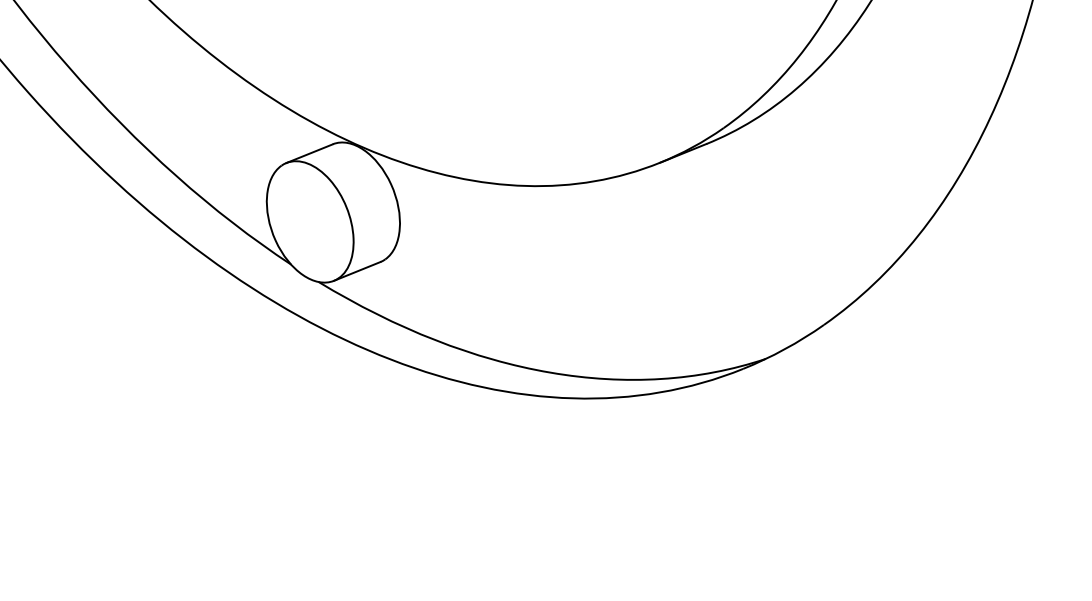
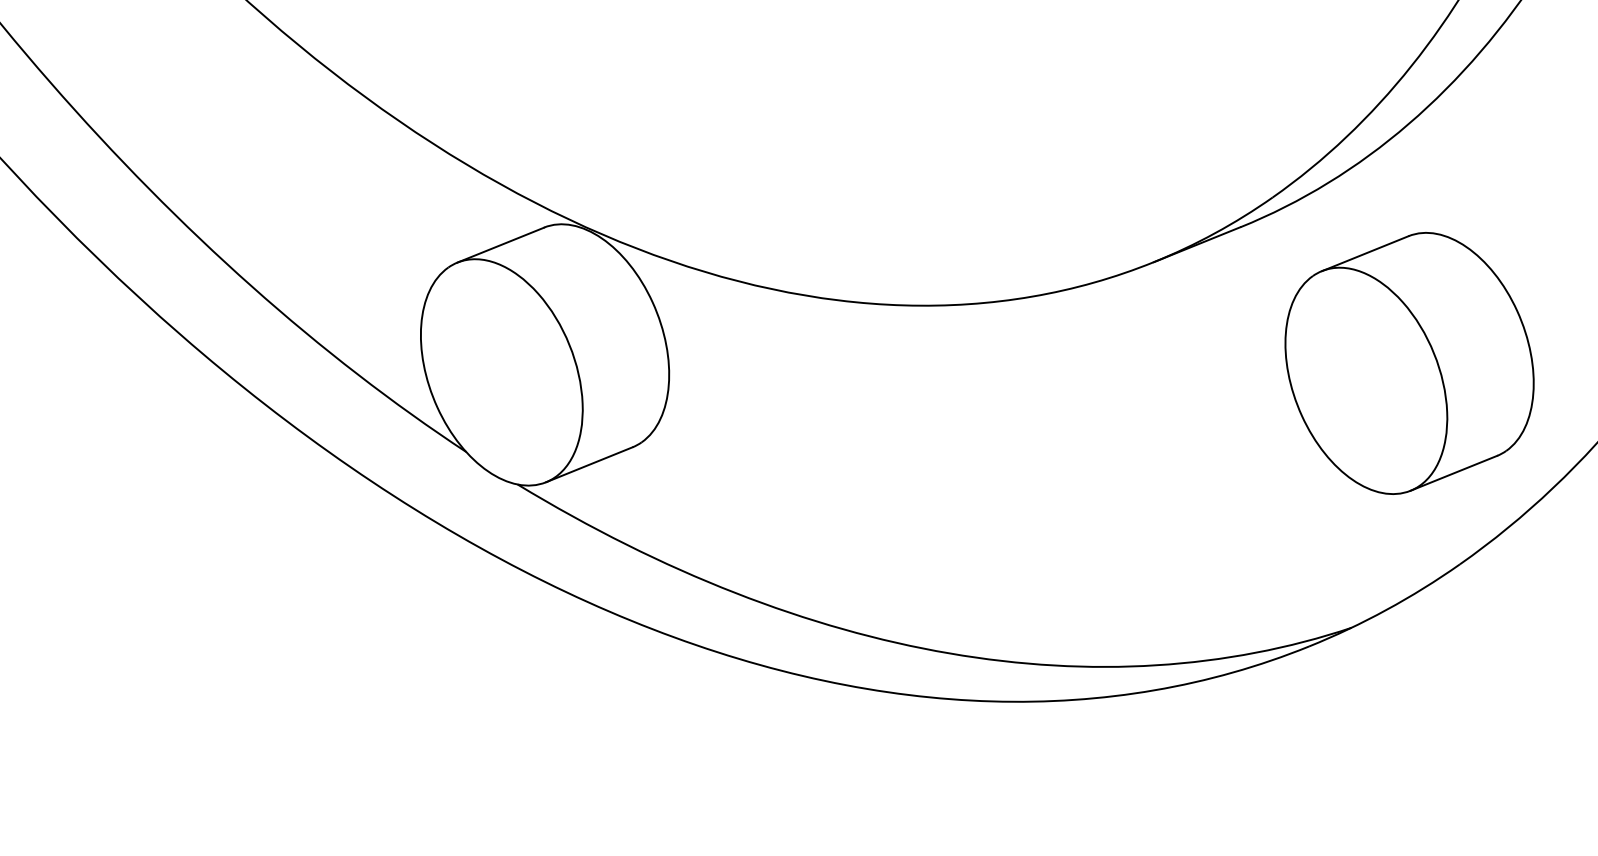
part: (796, 217) -> (1408, 364), added

